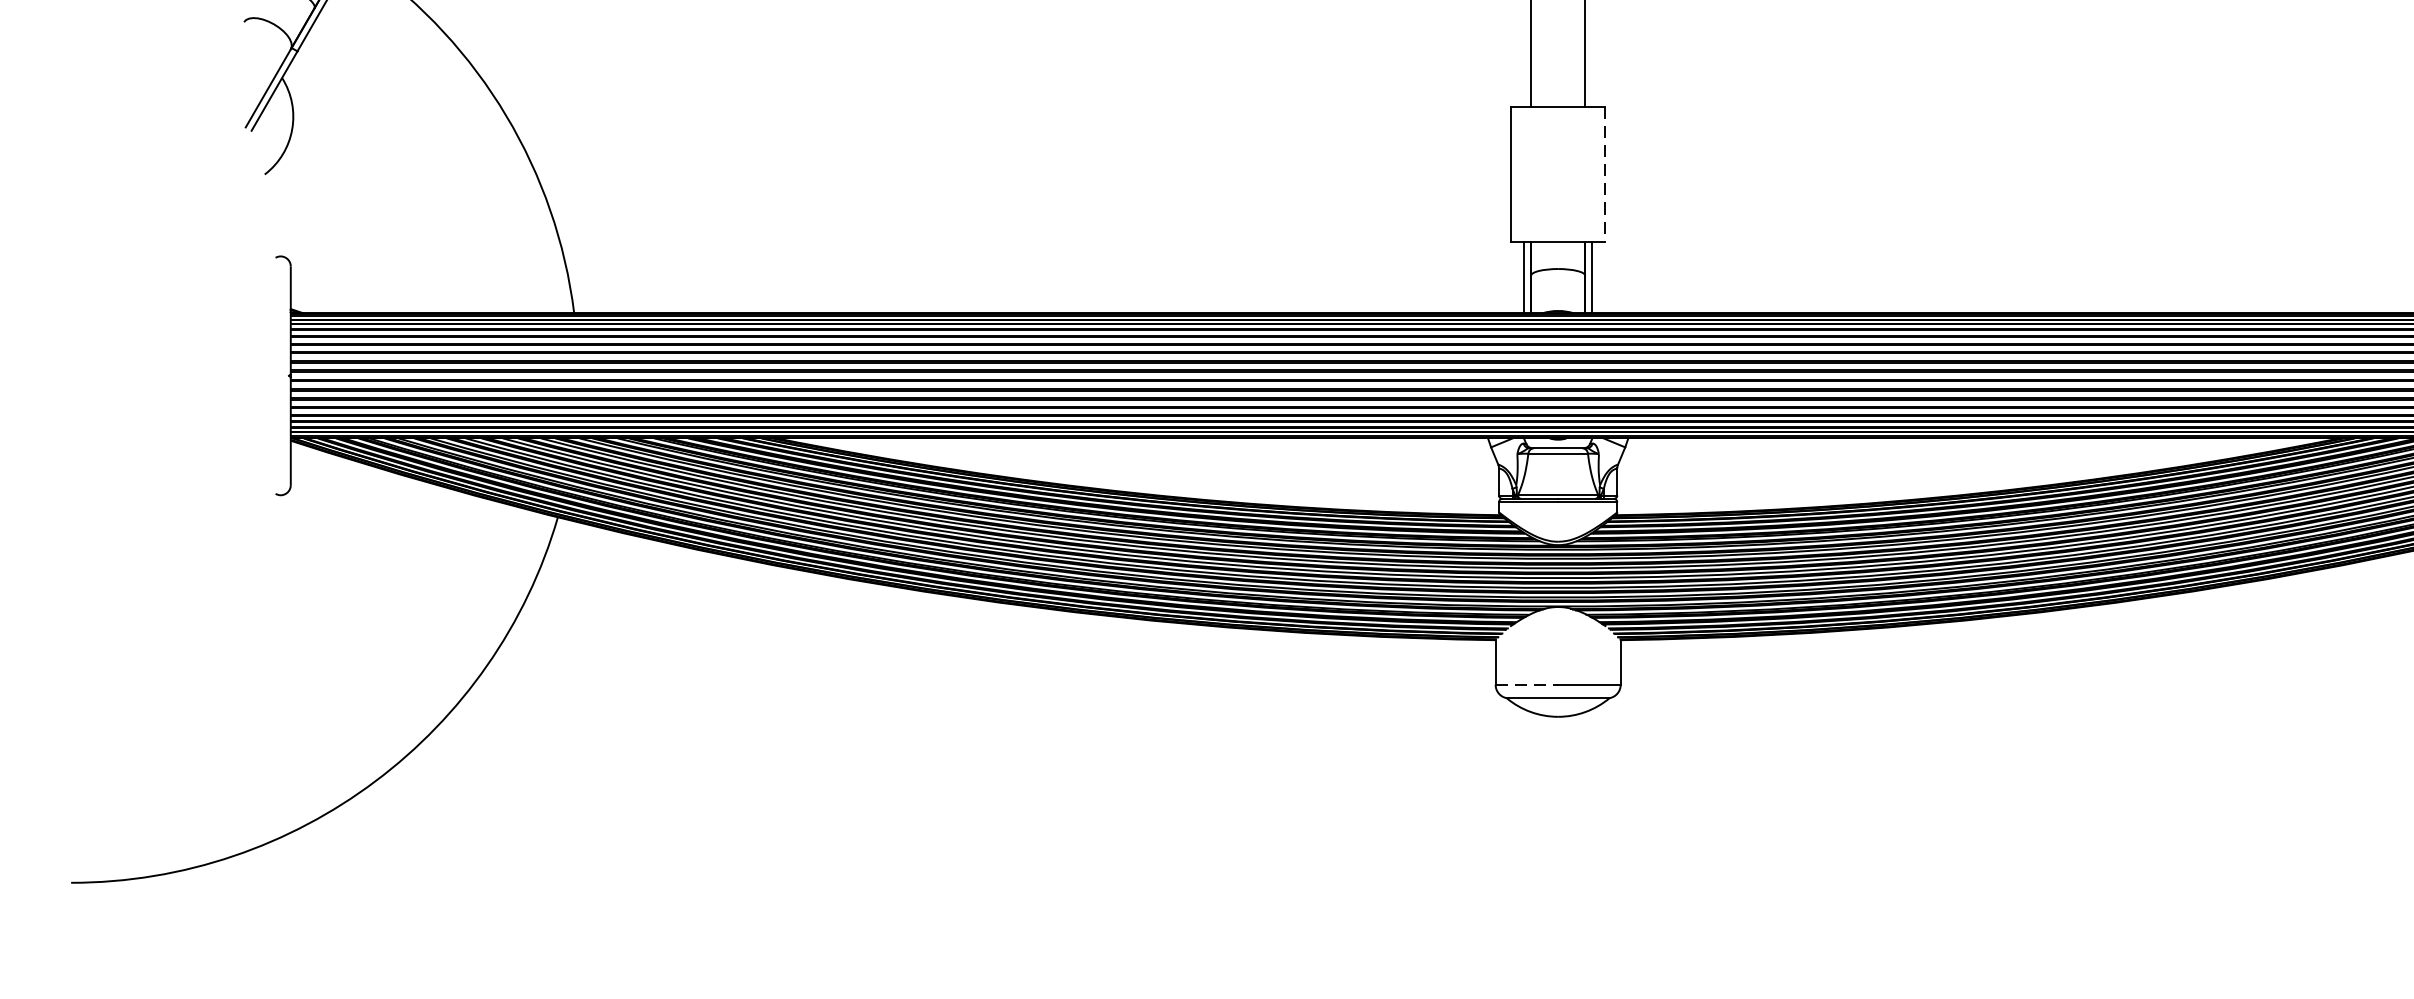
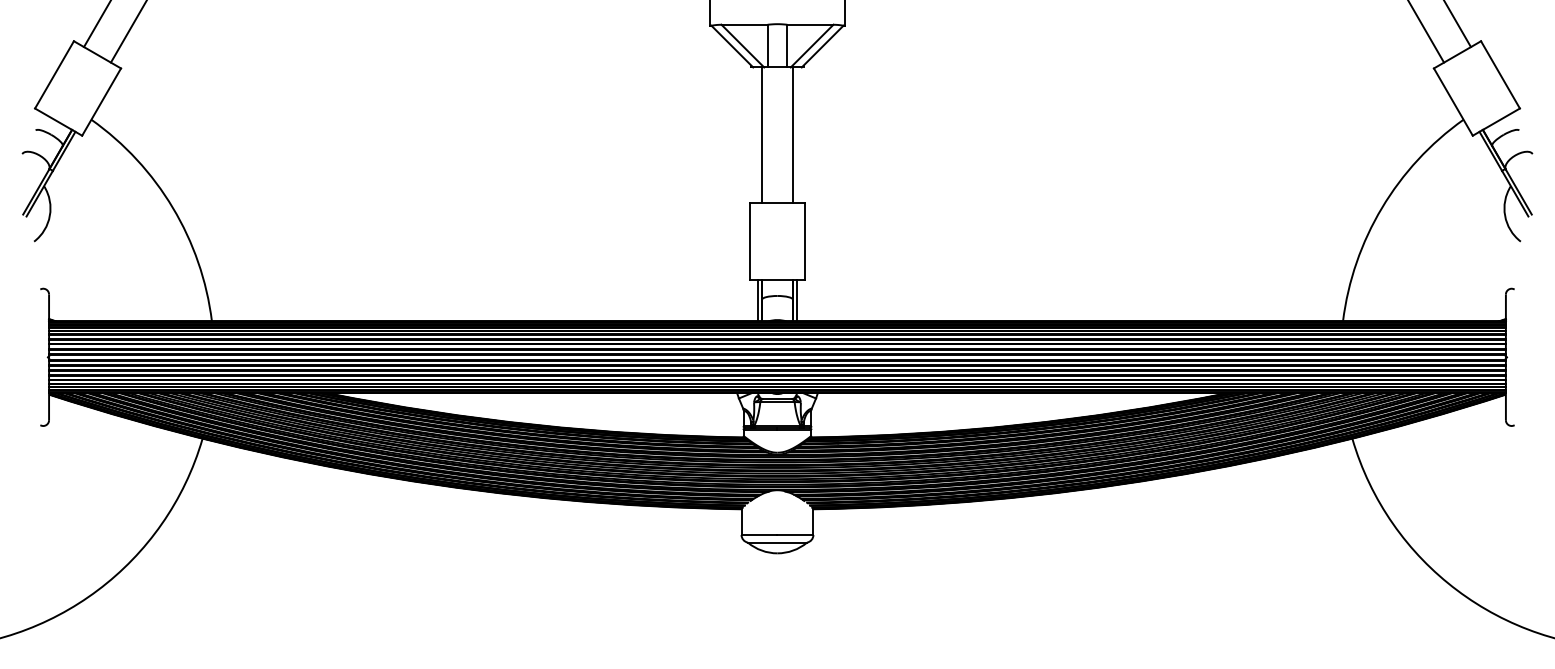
line: (1605, 174) -> (804, 241), dashed -> solid
line: (1526, 684) -> (759, 534), dashed -> solid

